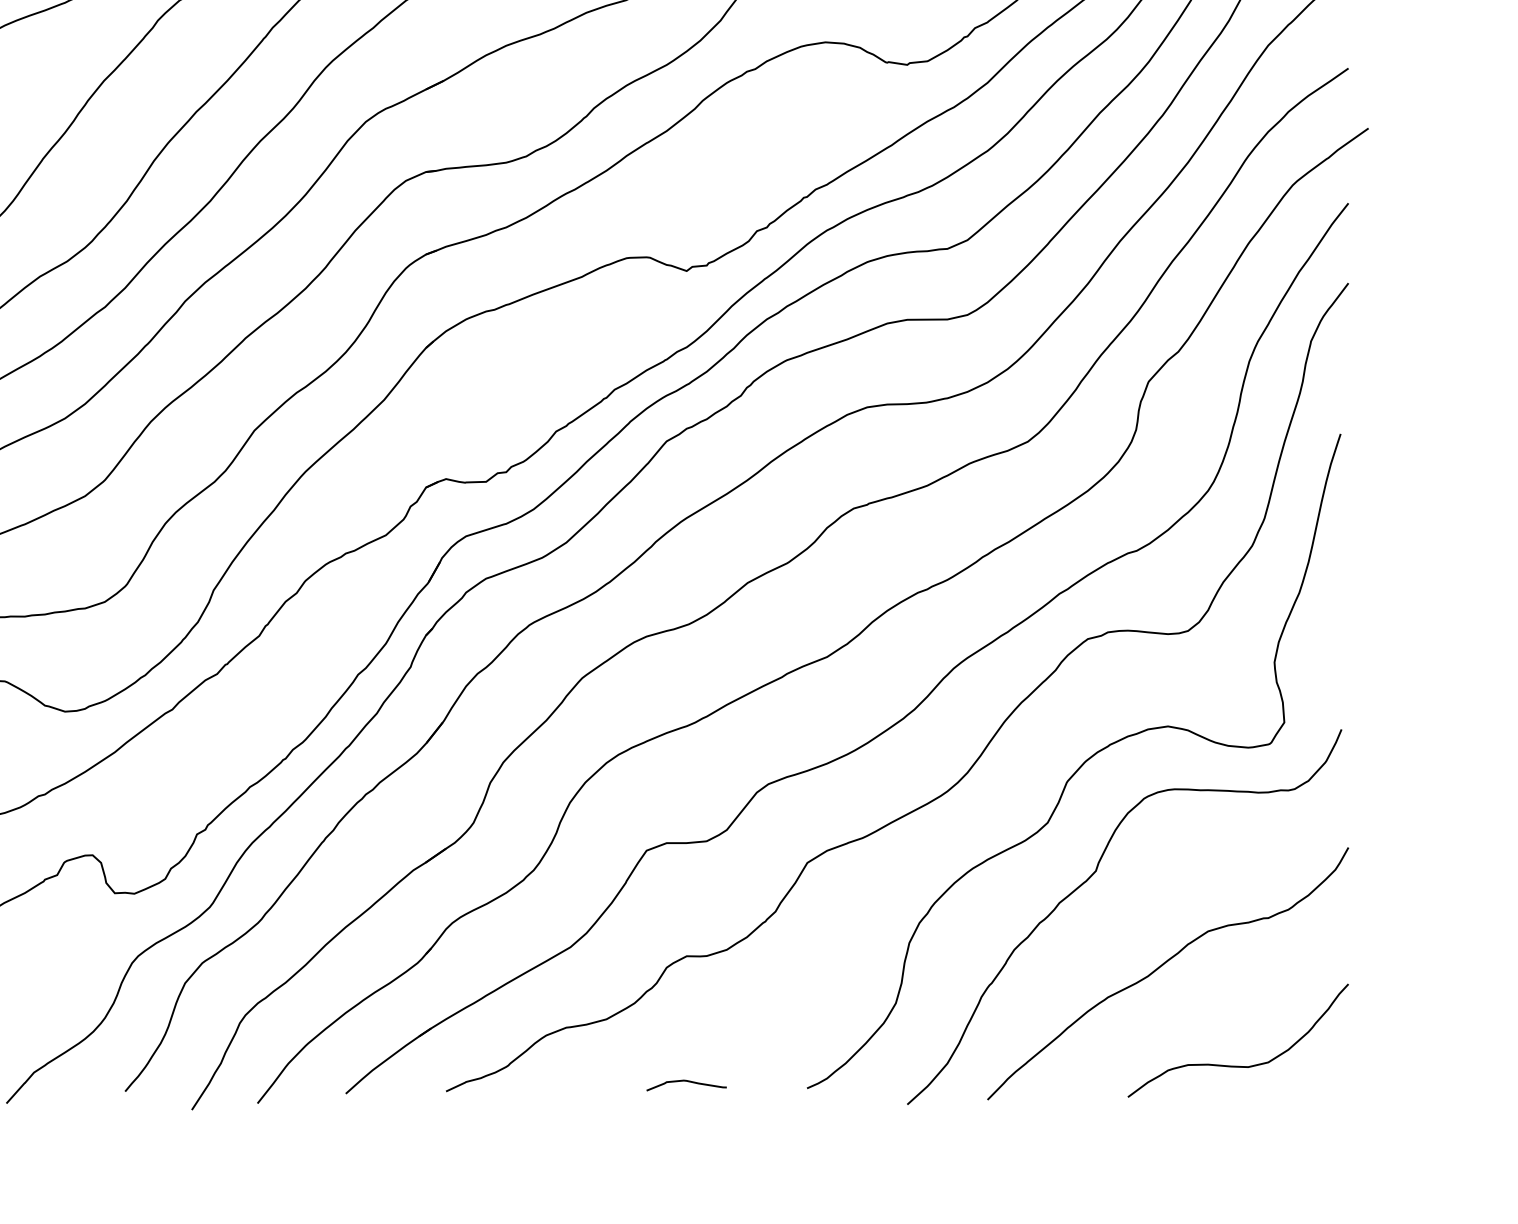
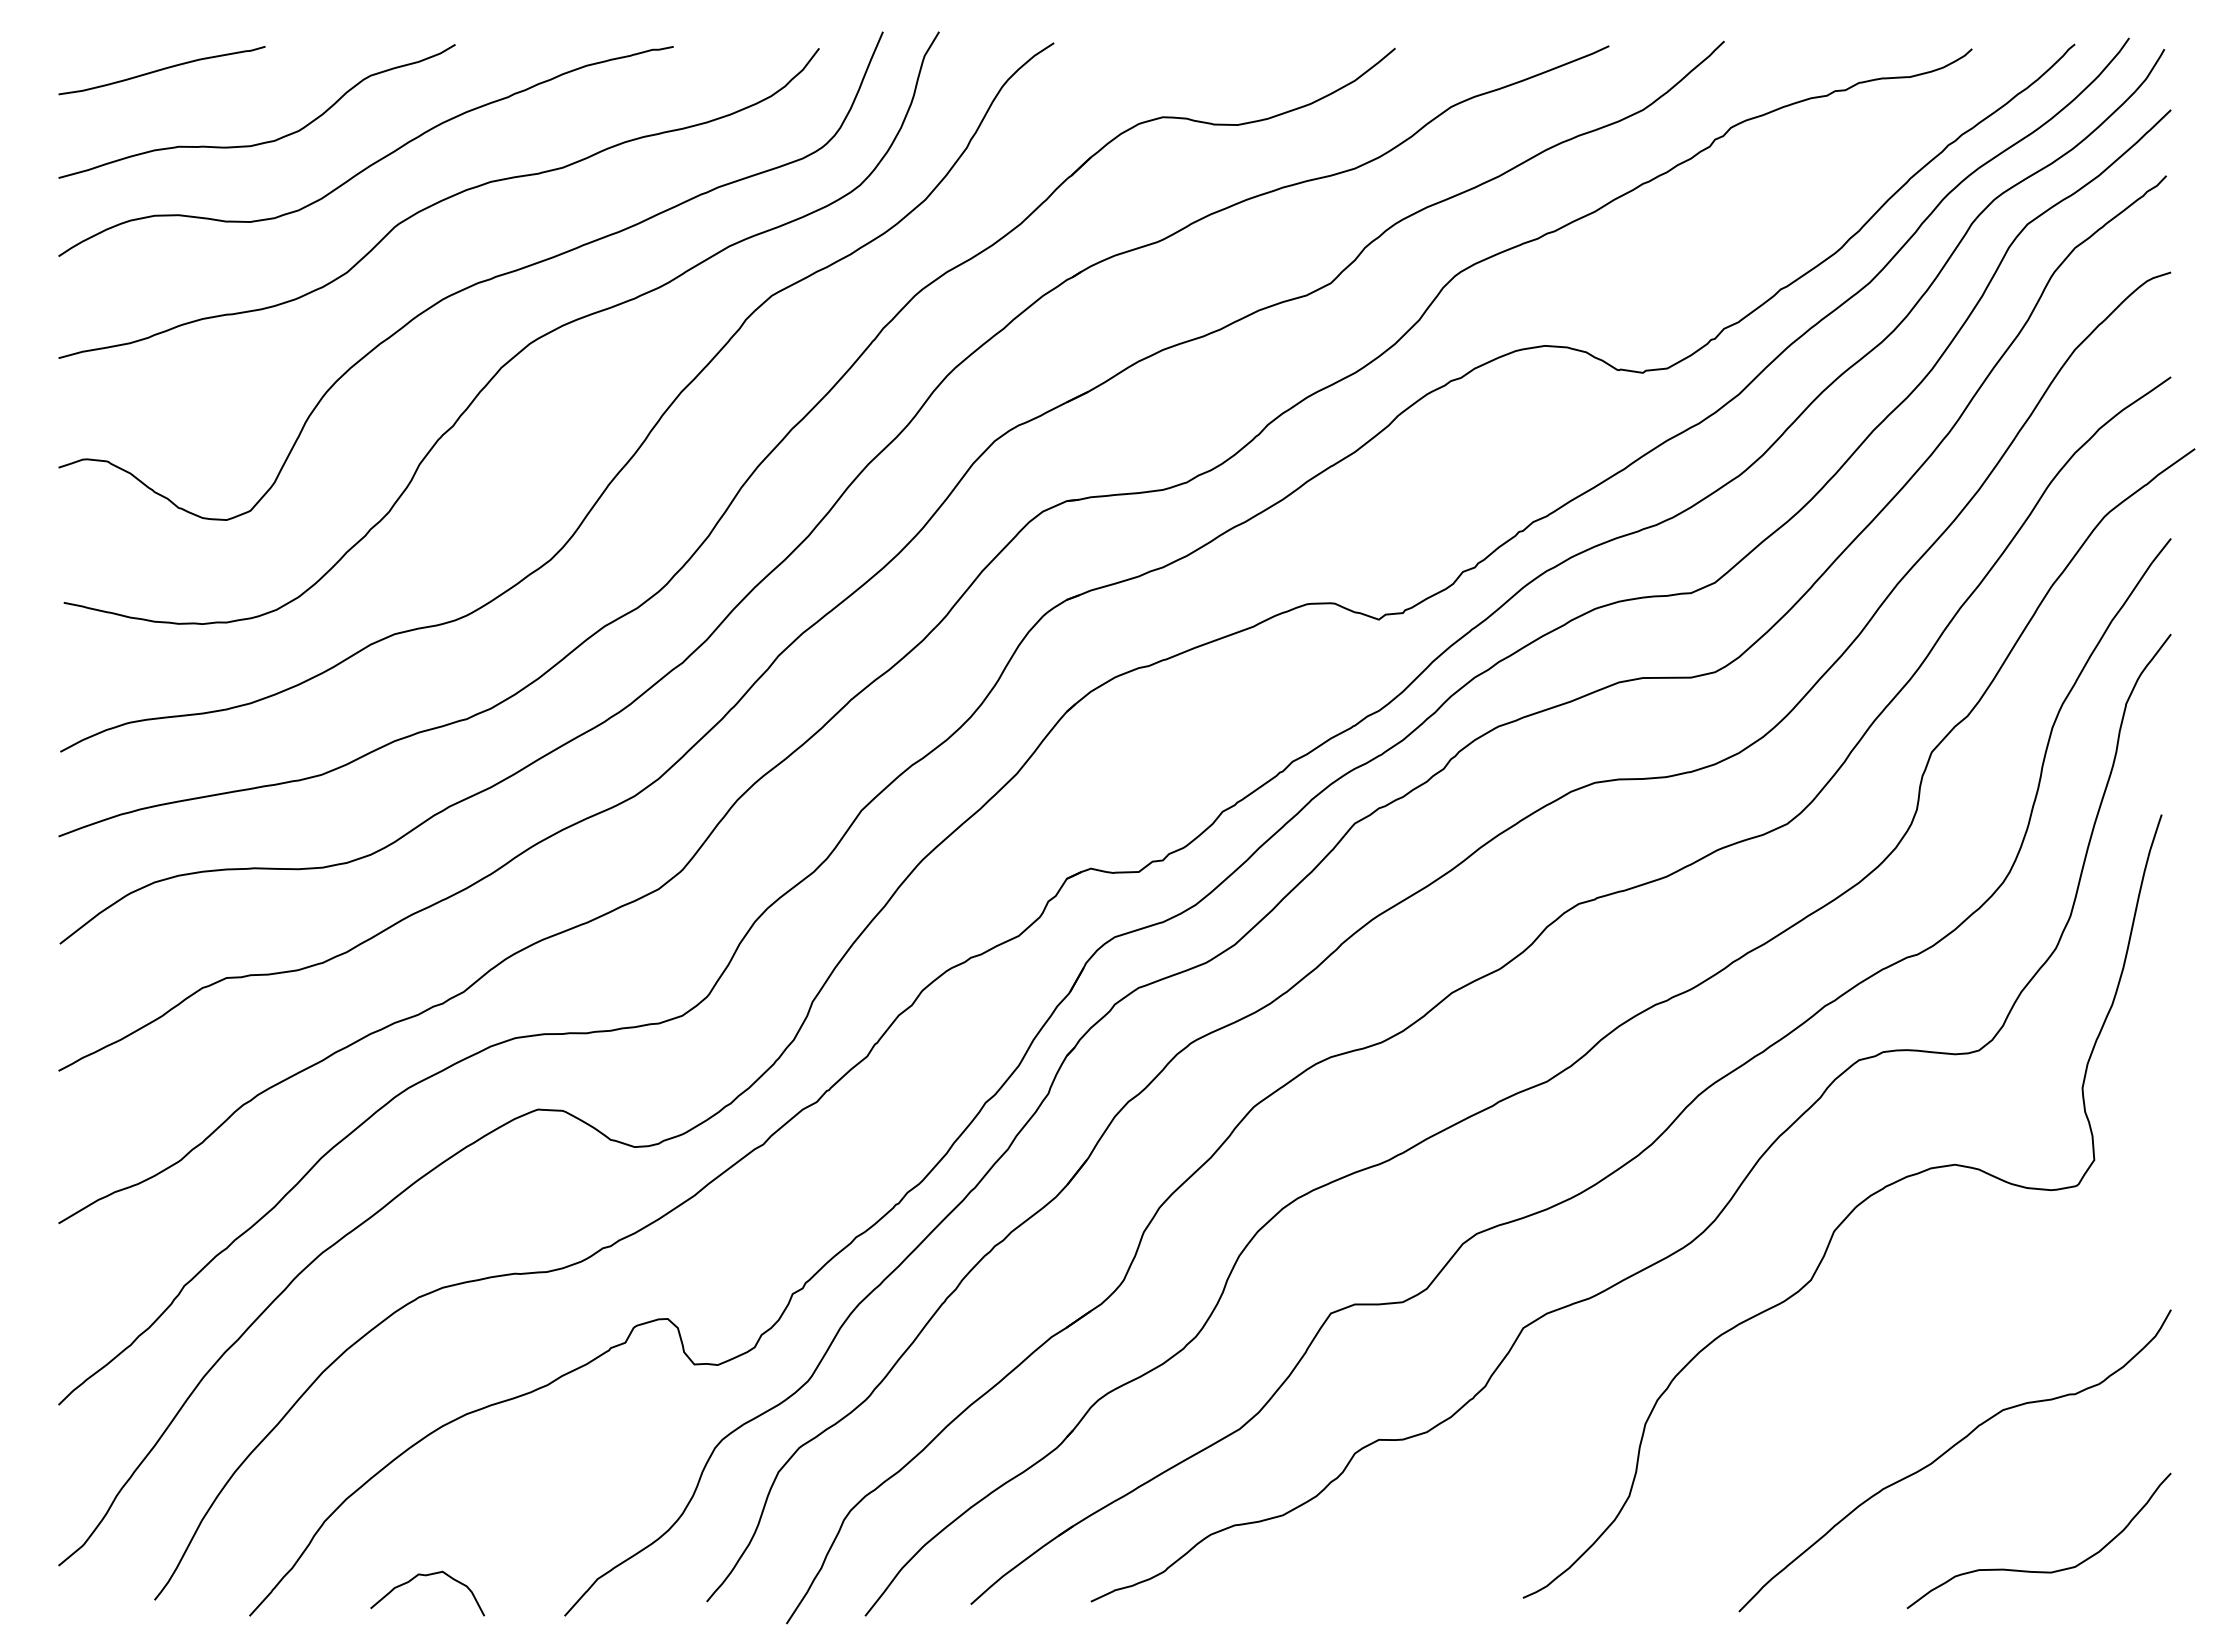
curve: (1088, 879) -> (1859, 1348), removed
curve: (687, 1082) -> (1379, 1590), removed

